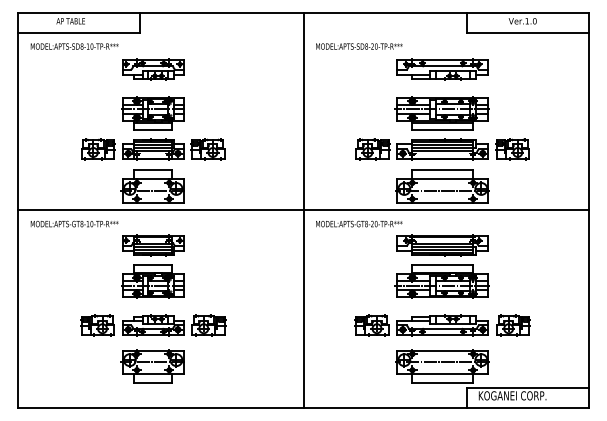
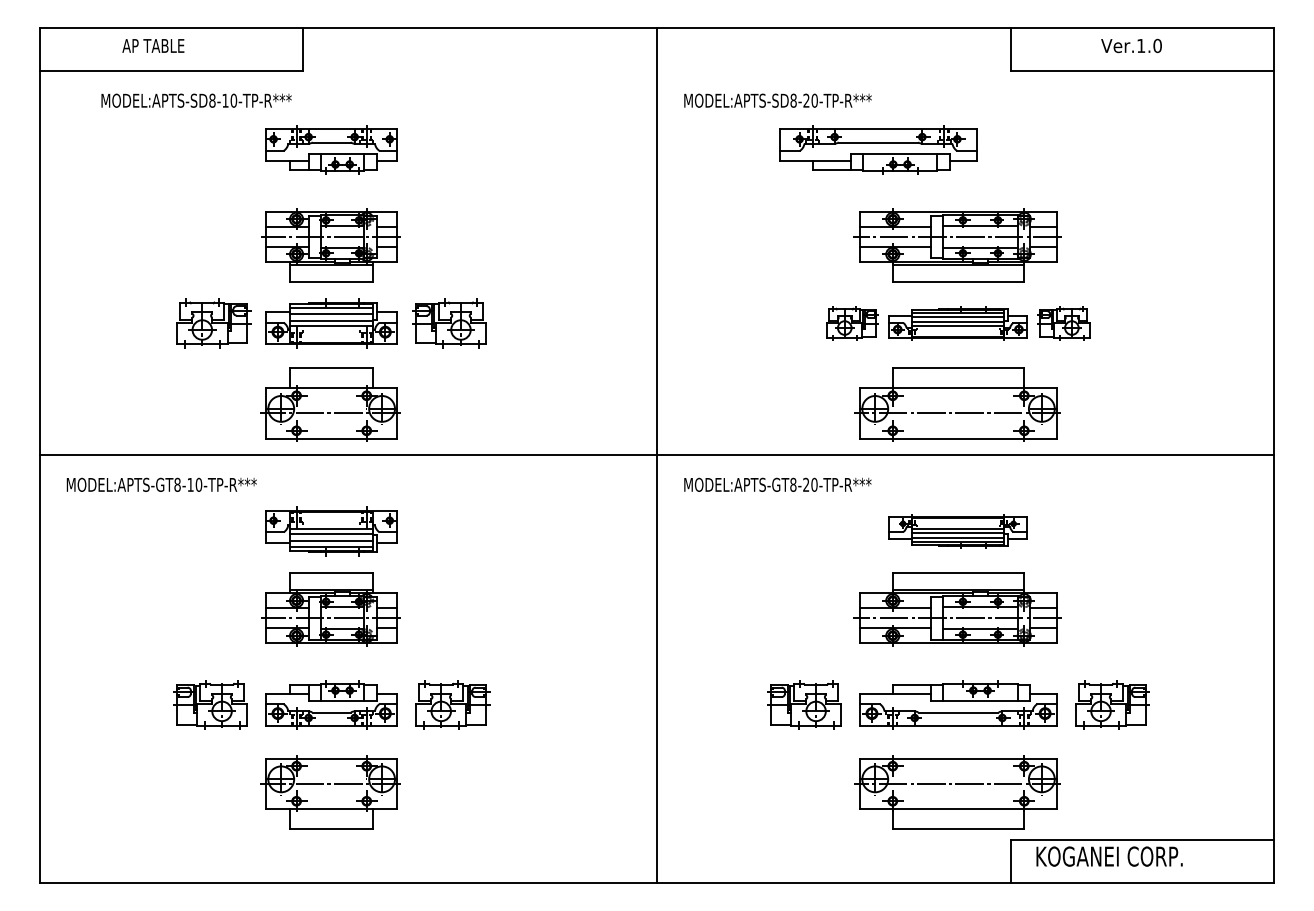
text: (74, 46) -> (196, 100), moved
part: (442, 69) -> (877, 150), moved
part: (442, 149) -> (957, 323), size x0.7
part: (442, 245) -> (957, 531), size x0.7

